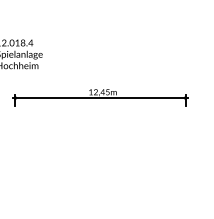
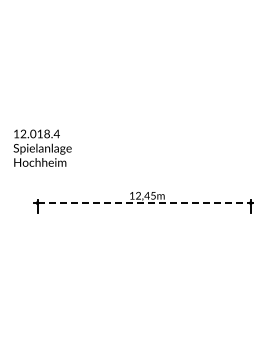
line: (102, 98) -> (146, 203), solid -> dashed

